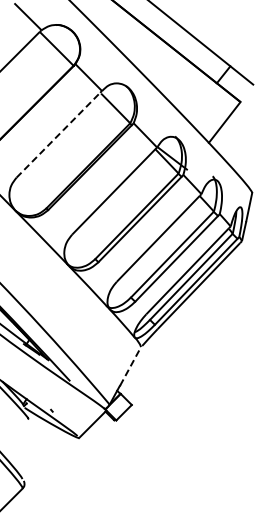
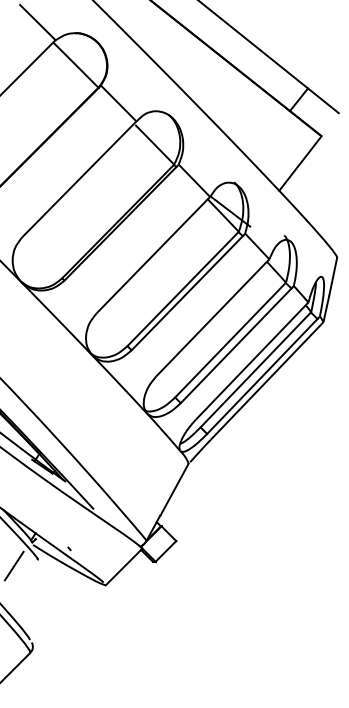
line: (59, 134) -> (79, 179), dashed -> solid
line: (130, 366) -> (174, 489), dashed -> solid
line: (10, 423) -> (14, 565), added

